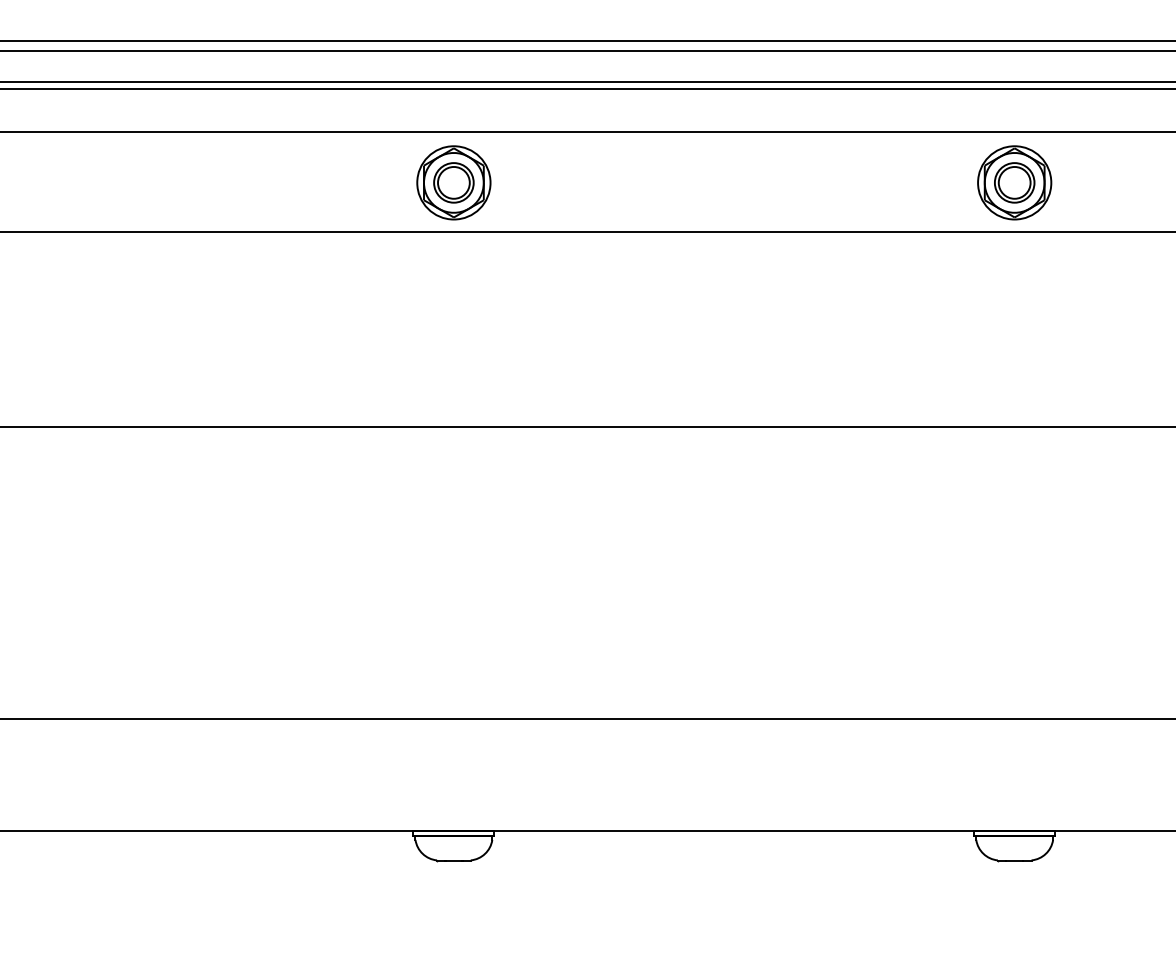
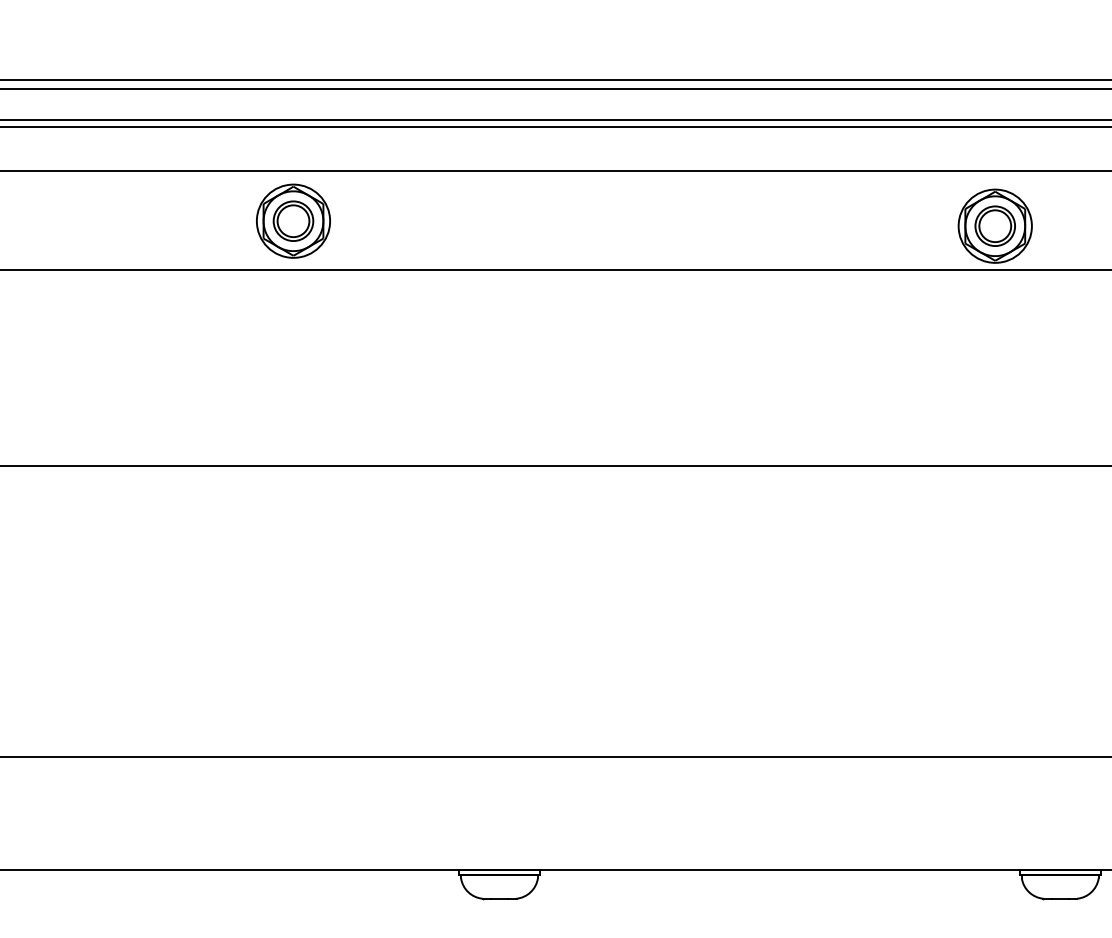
part: (453, 182) -> (293, 220), moved
part: (1014, 182) -> (995, 225), moved

